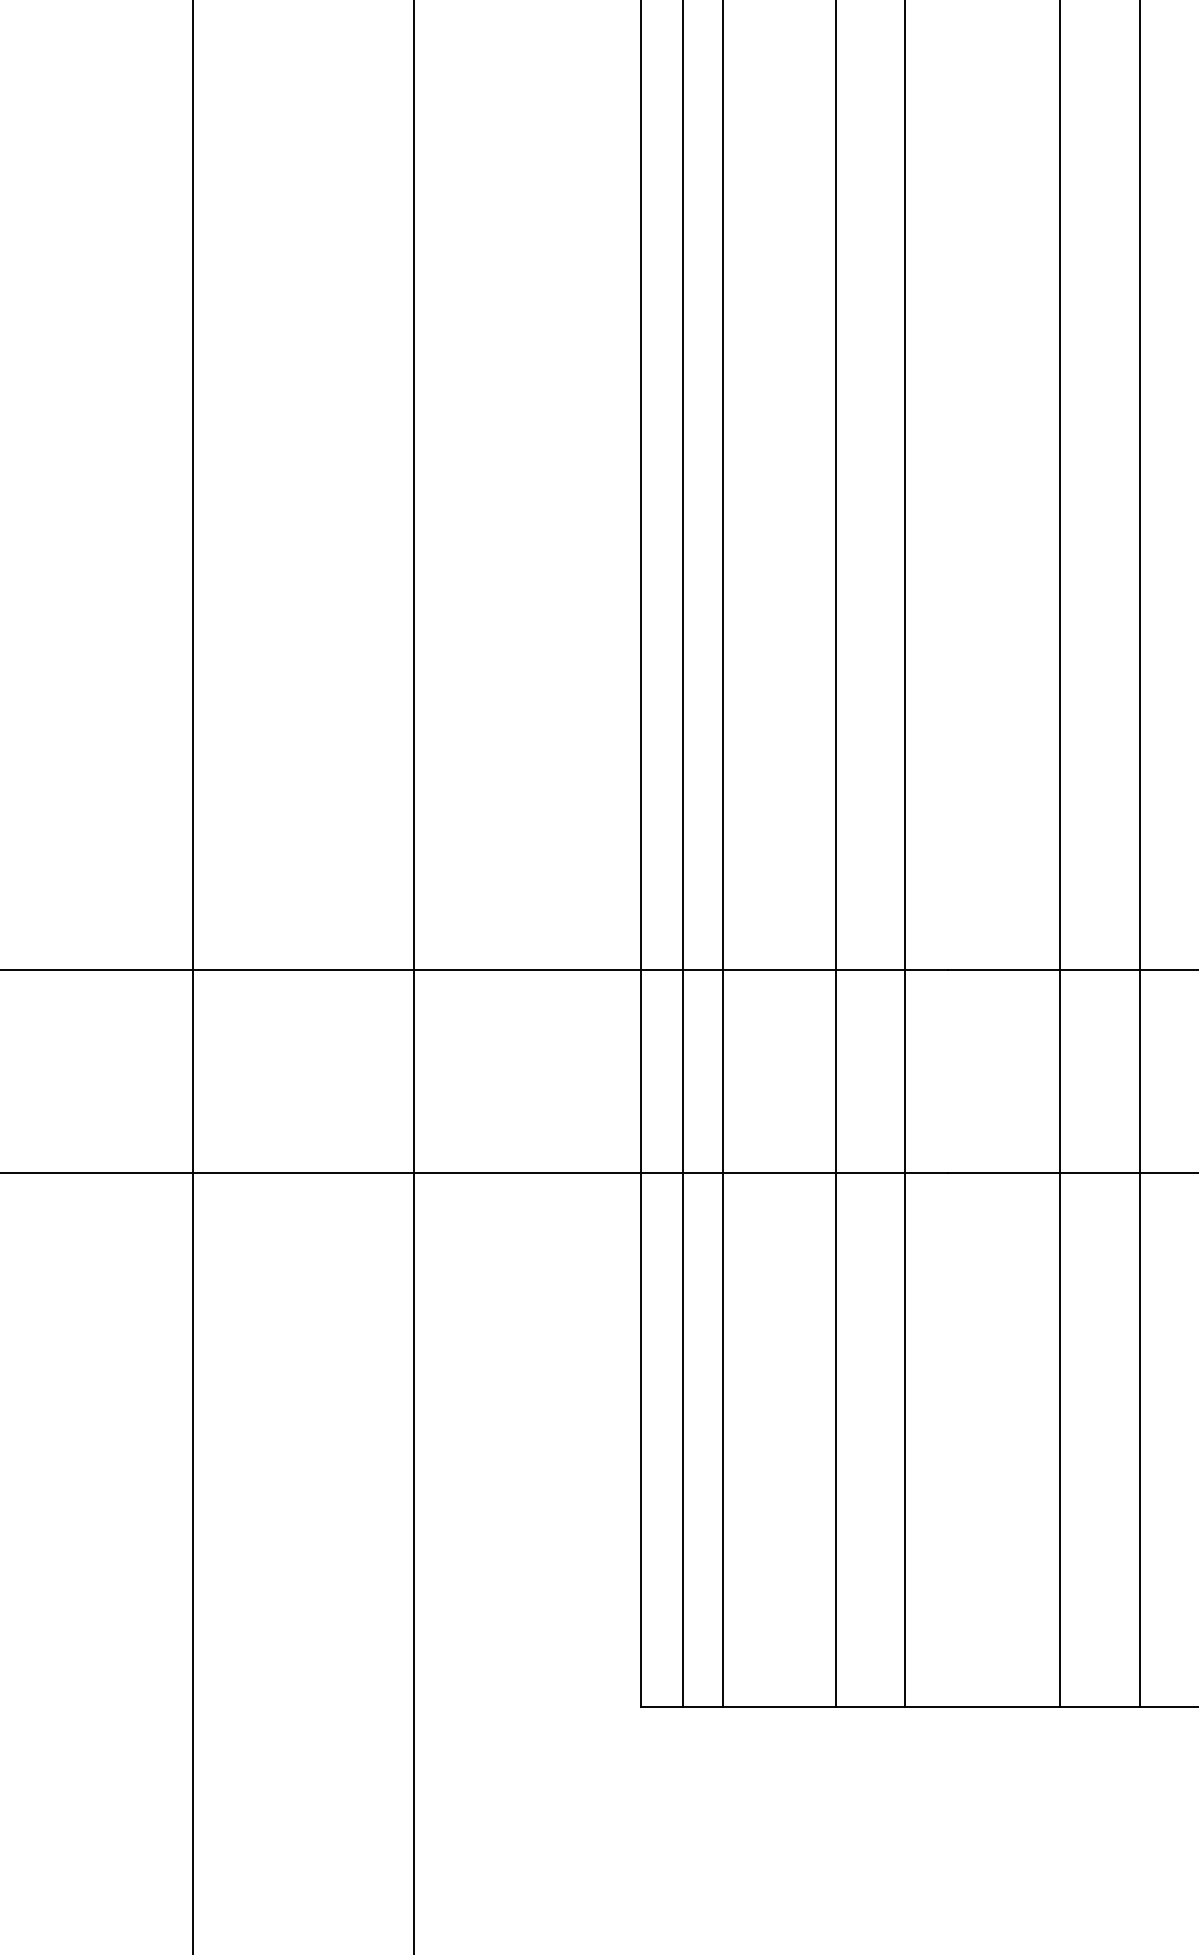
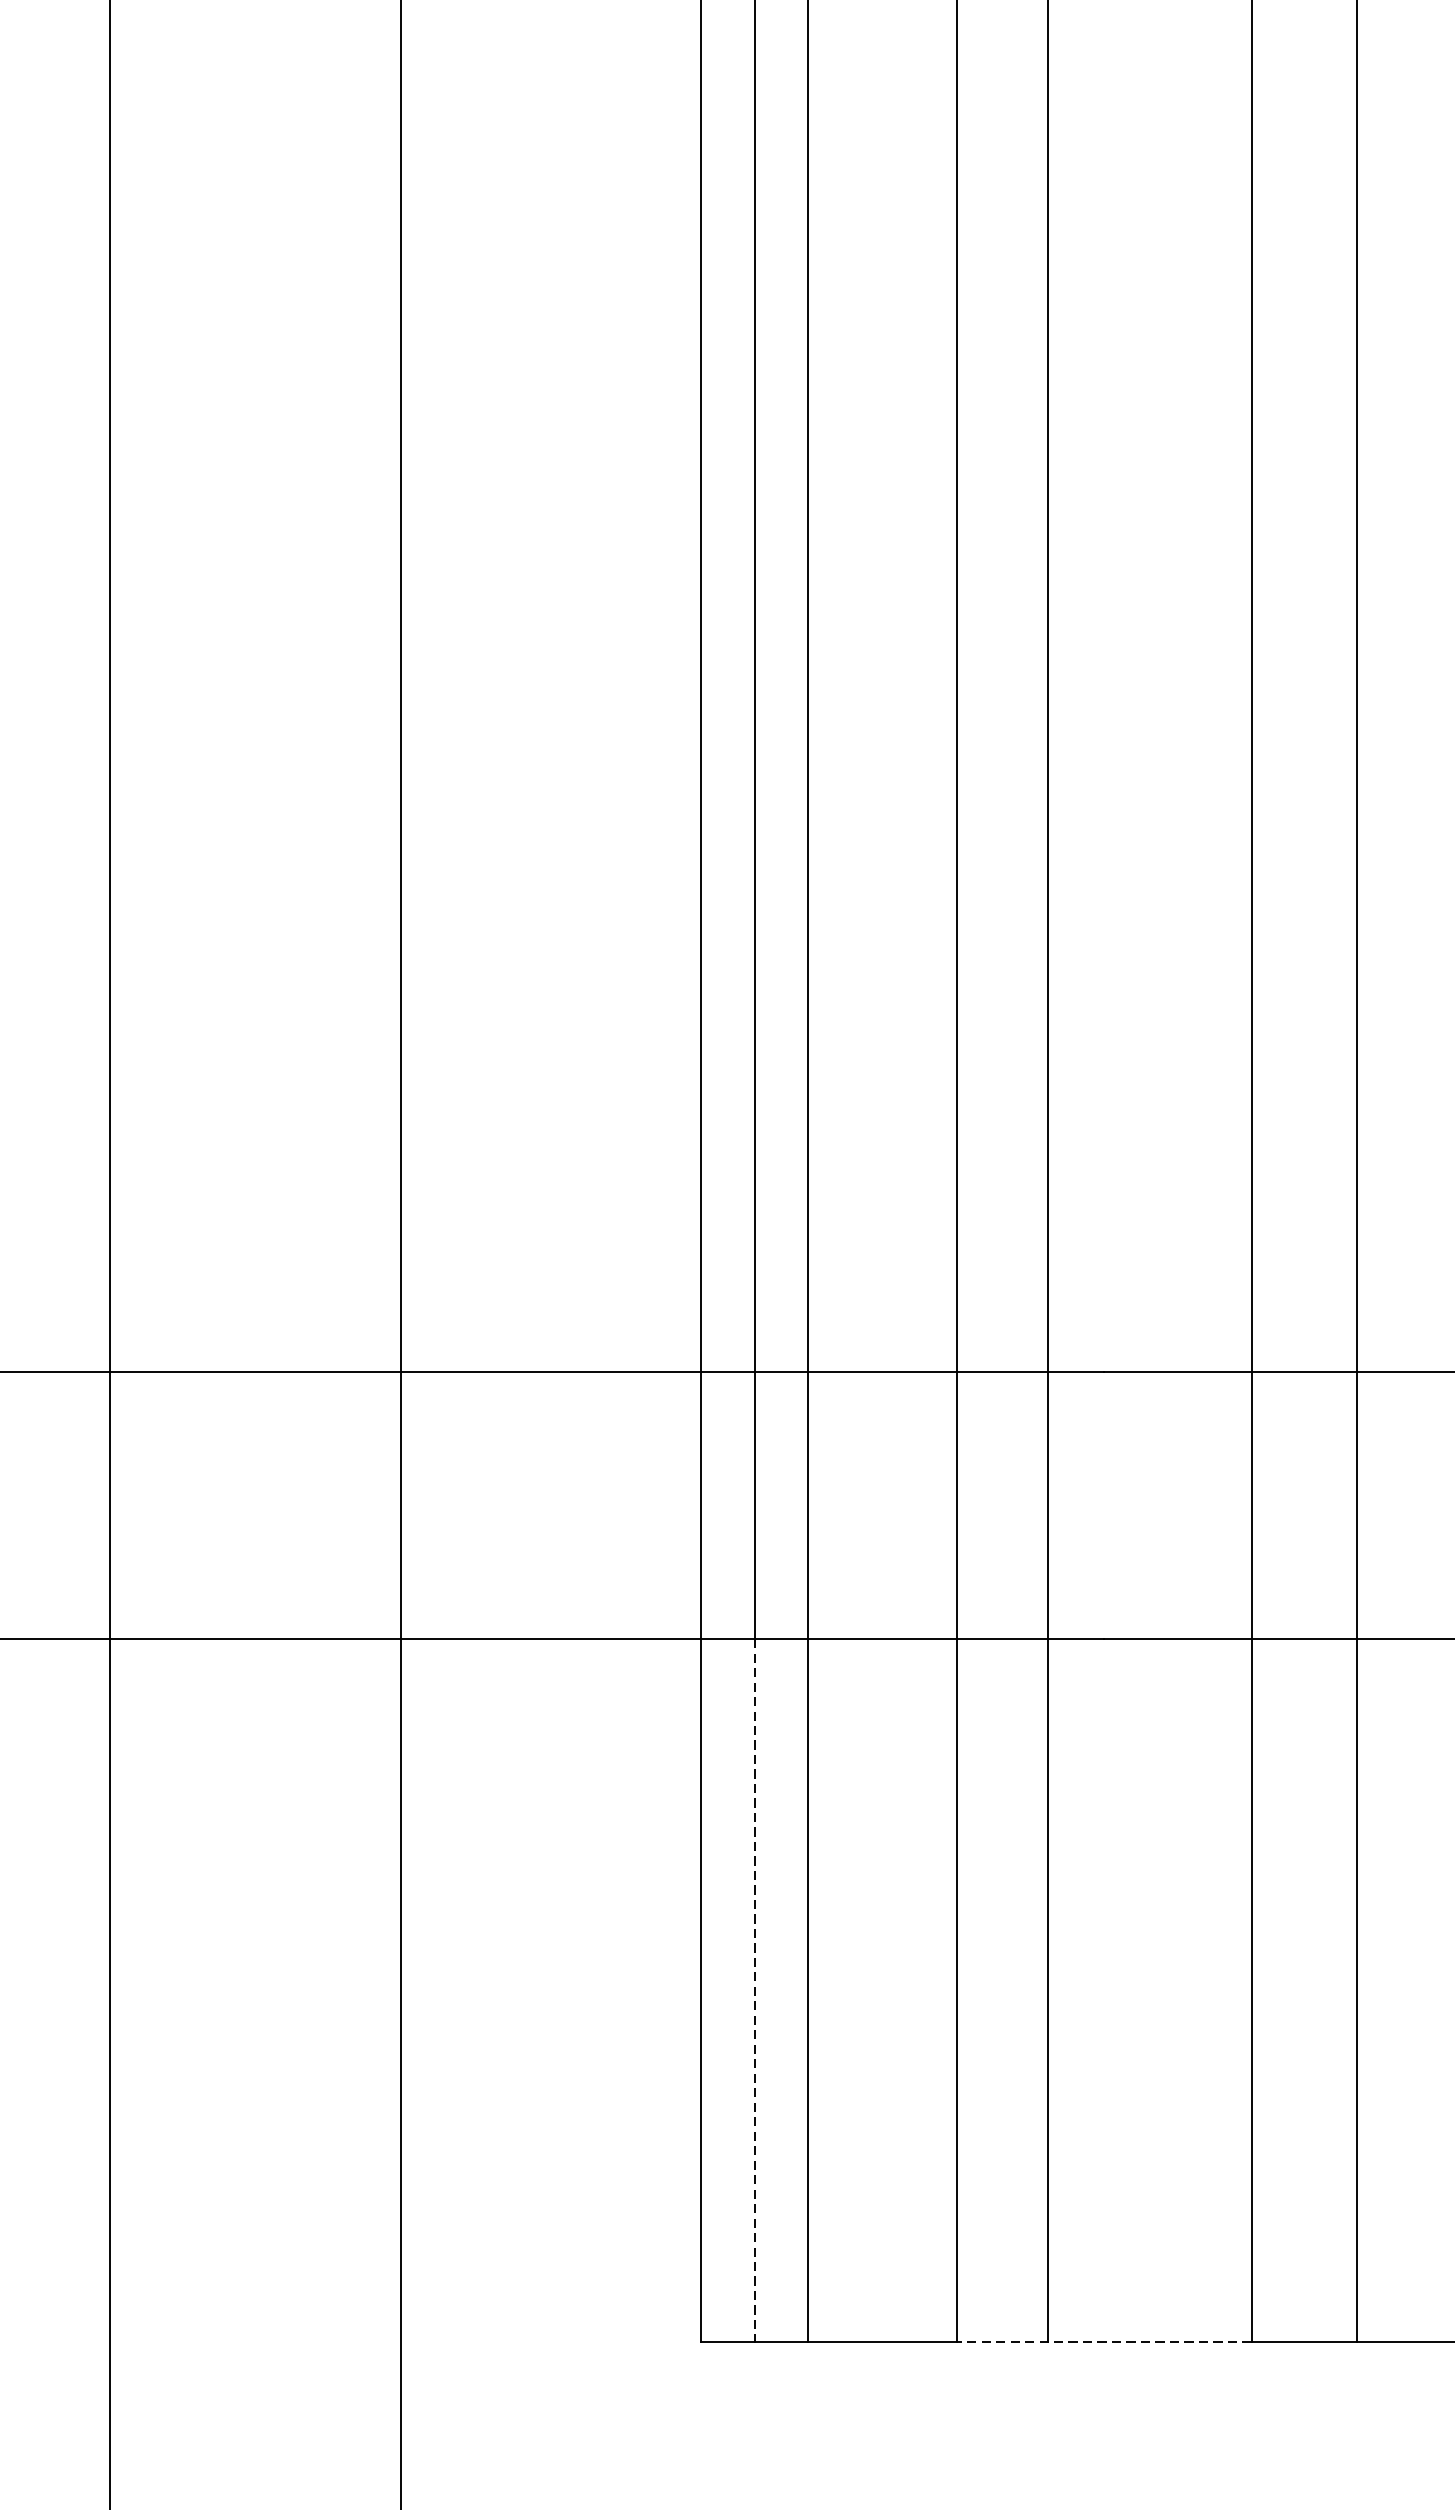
line: (682, 1439) -> (754, 1989), solid -> dashed
line: (947, 1706) -> (1103, 2341), solid -> dashed

